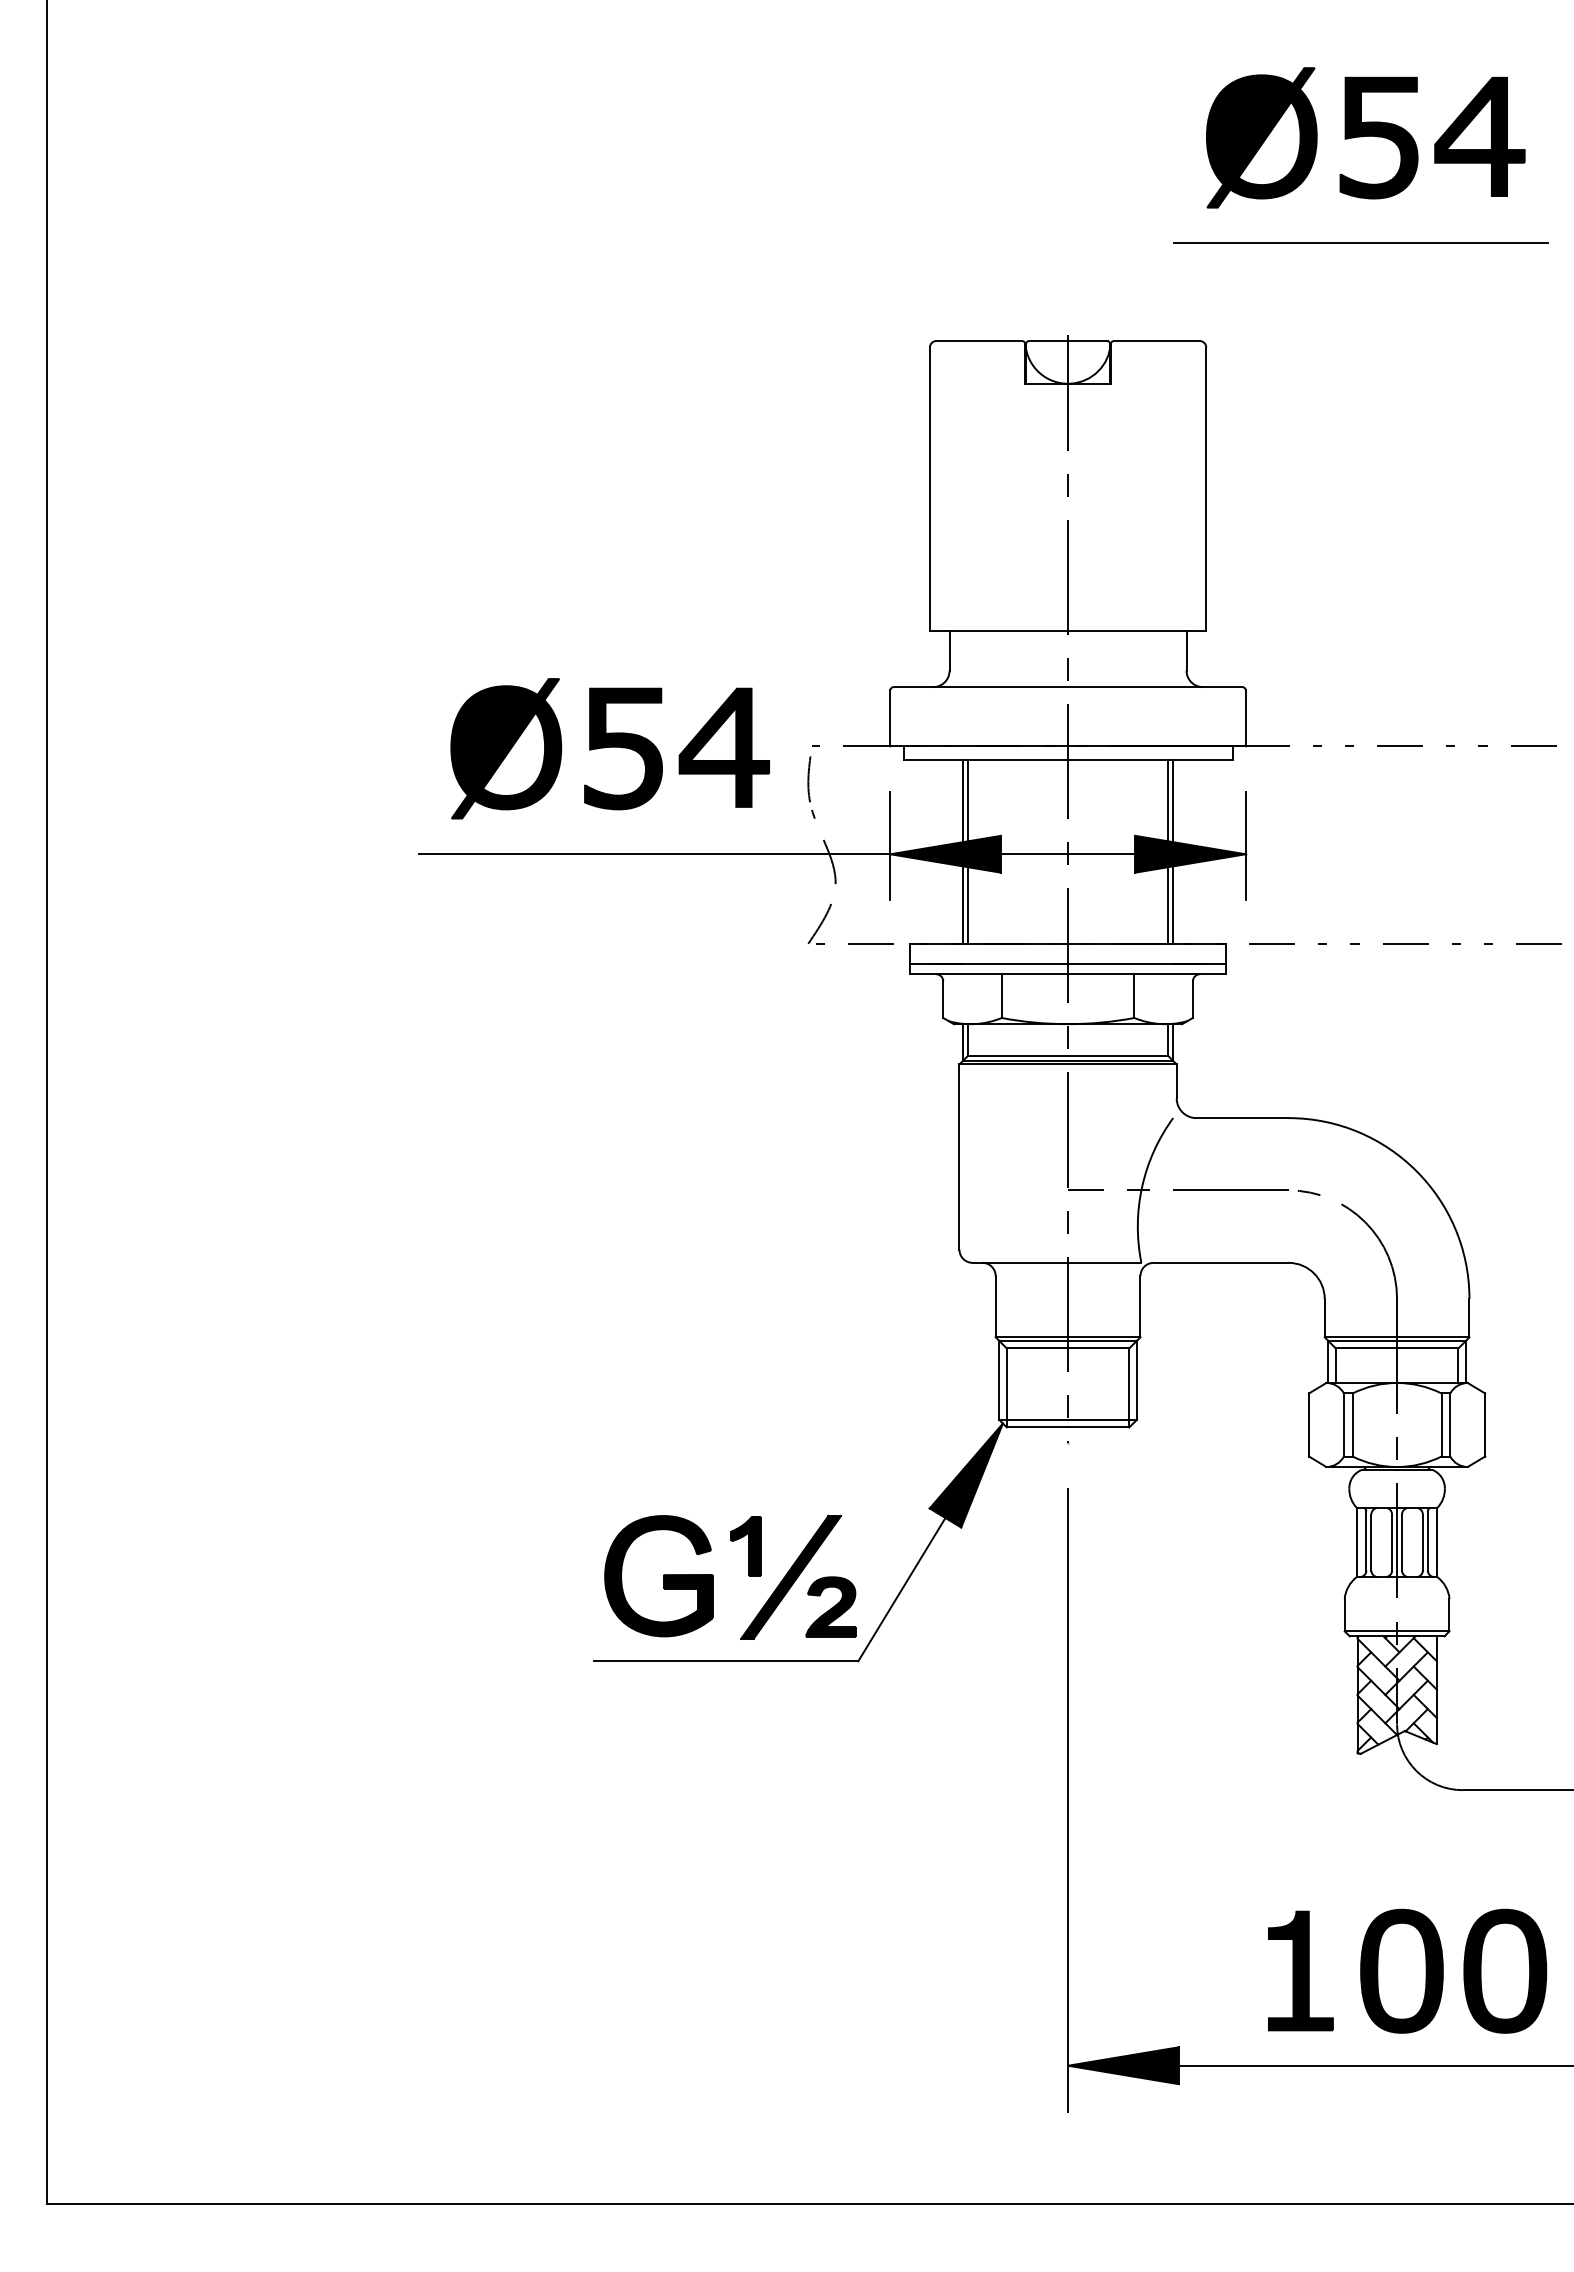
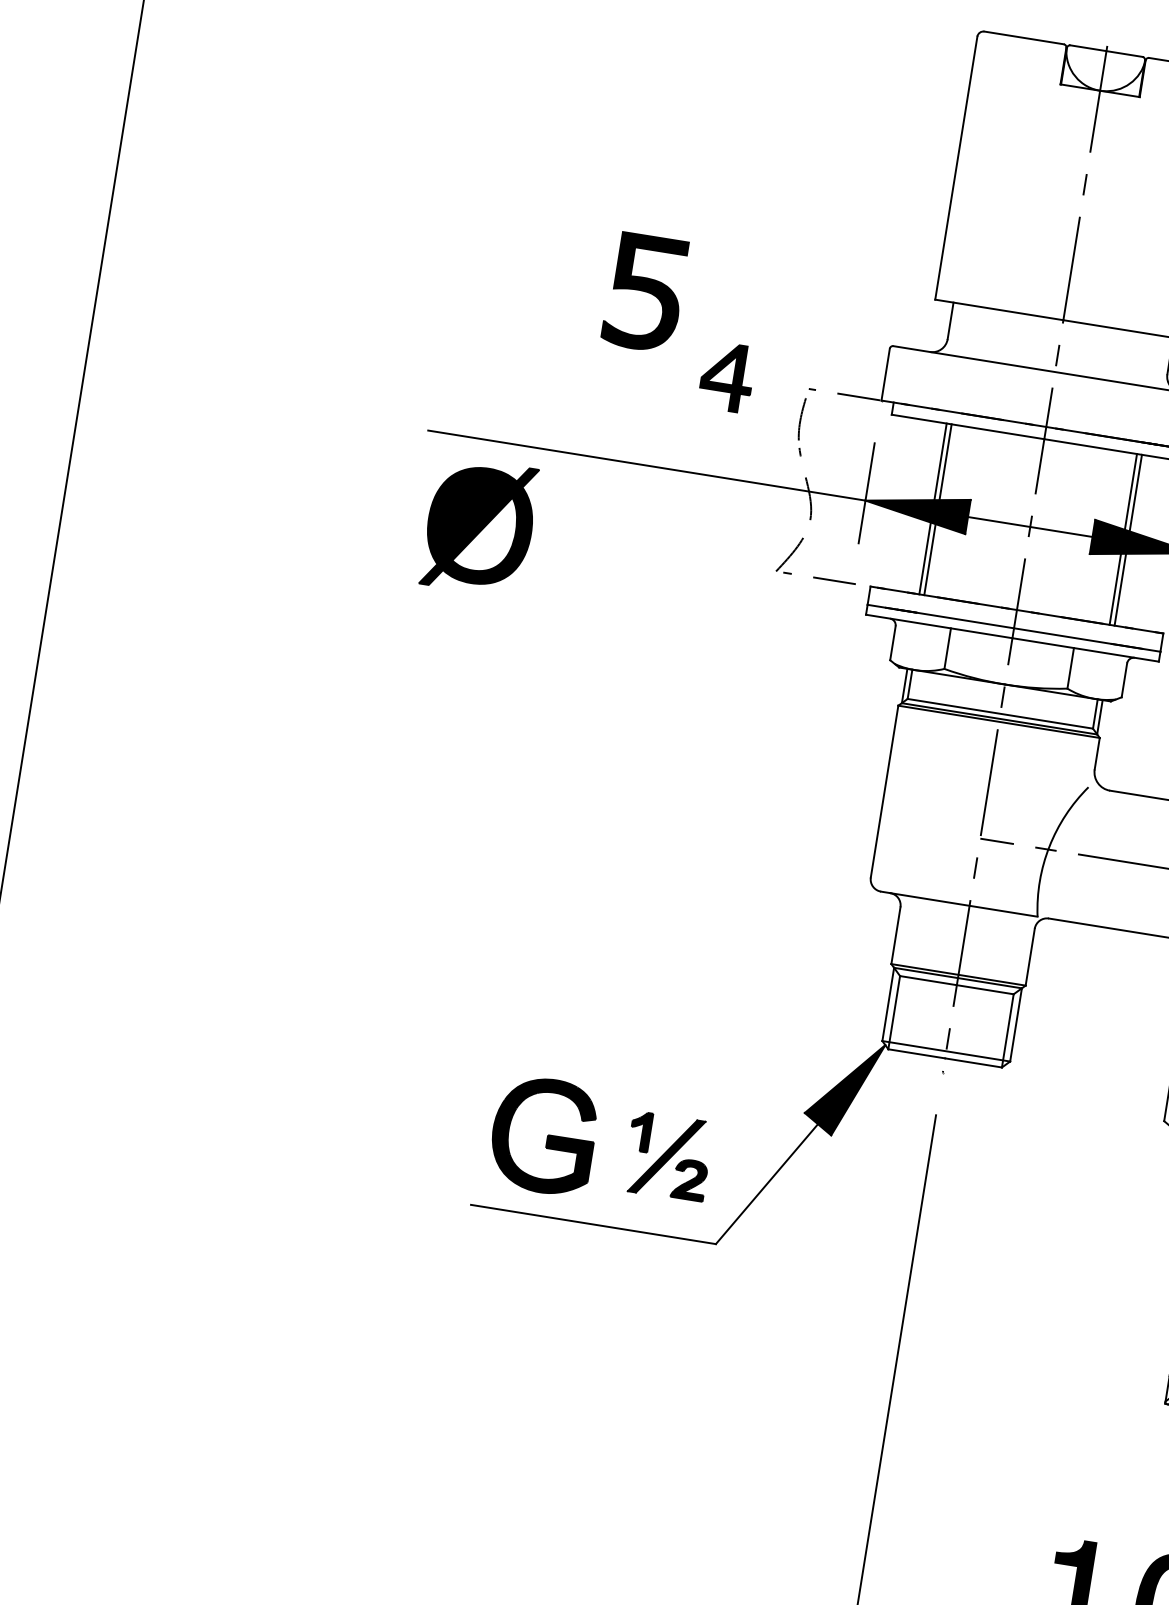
part: (723, 747) -> (726, 376), size x0.6
part: (506, 748) -> (480, 526), moved
part: (623, 748) -> (645, 292), moved
part: (793, 1577) -> (668, 1156), size x0.7

